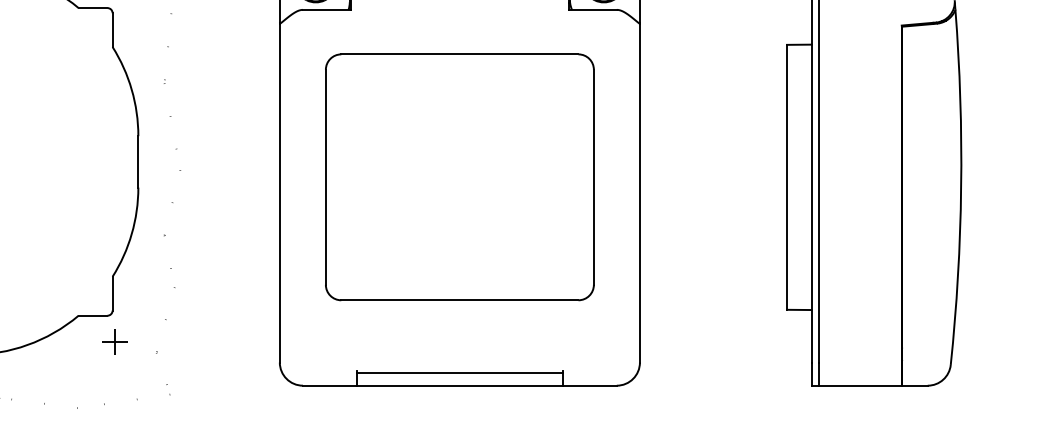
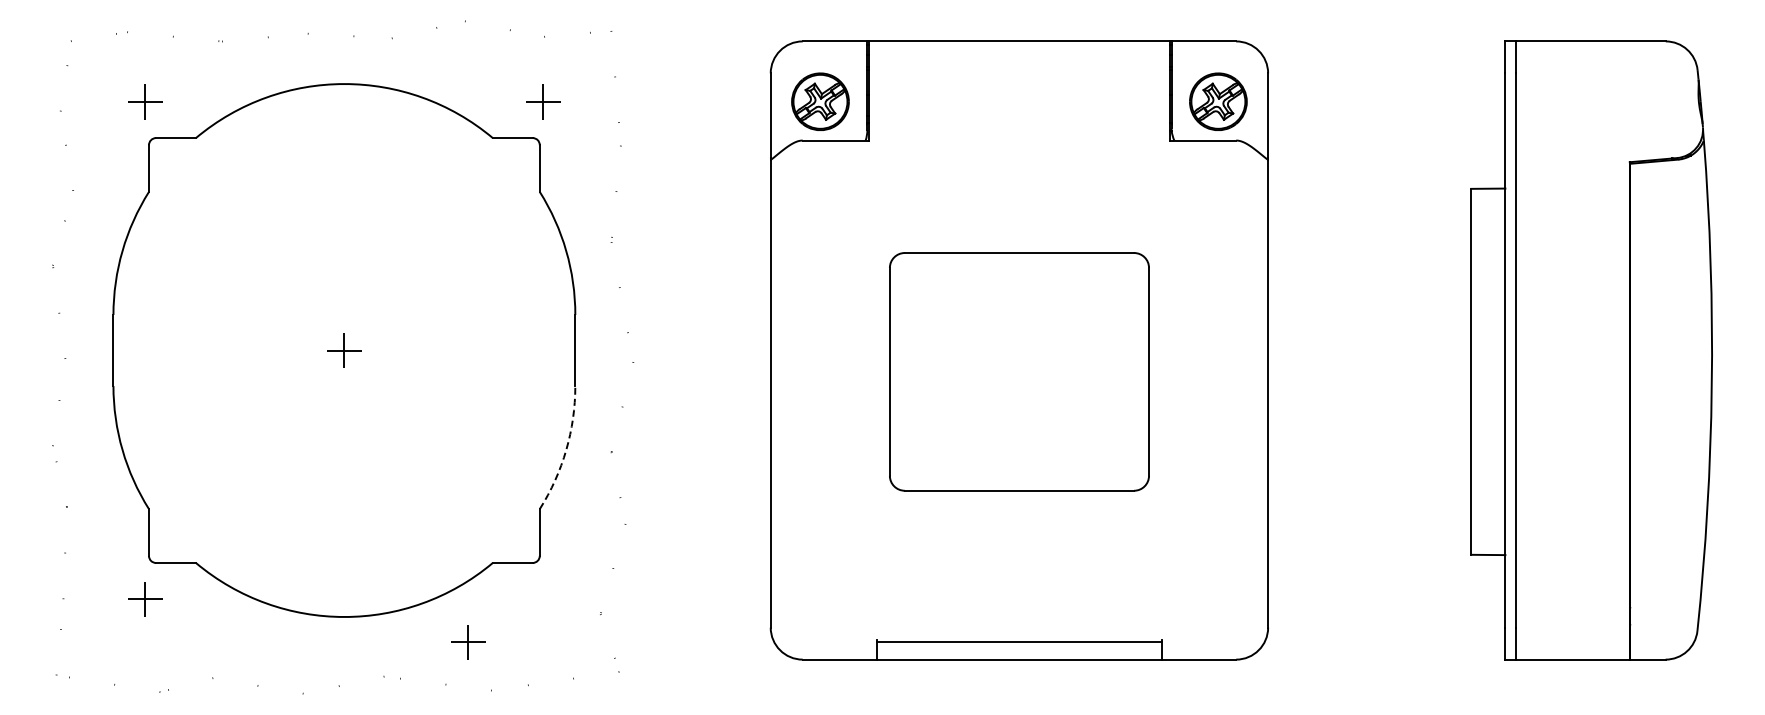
part: (459, 177) -> (1019, 371), size x0.7
arc: (131, 234) -> (566, 450), solid -> dashed
part: (115, 342) -> (468, 642), moved

